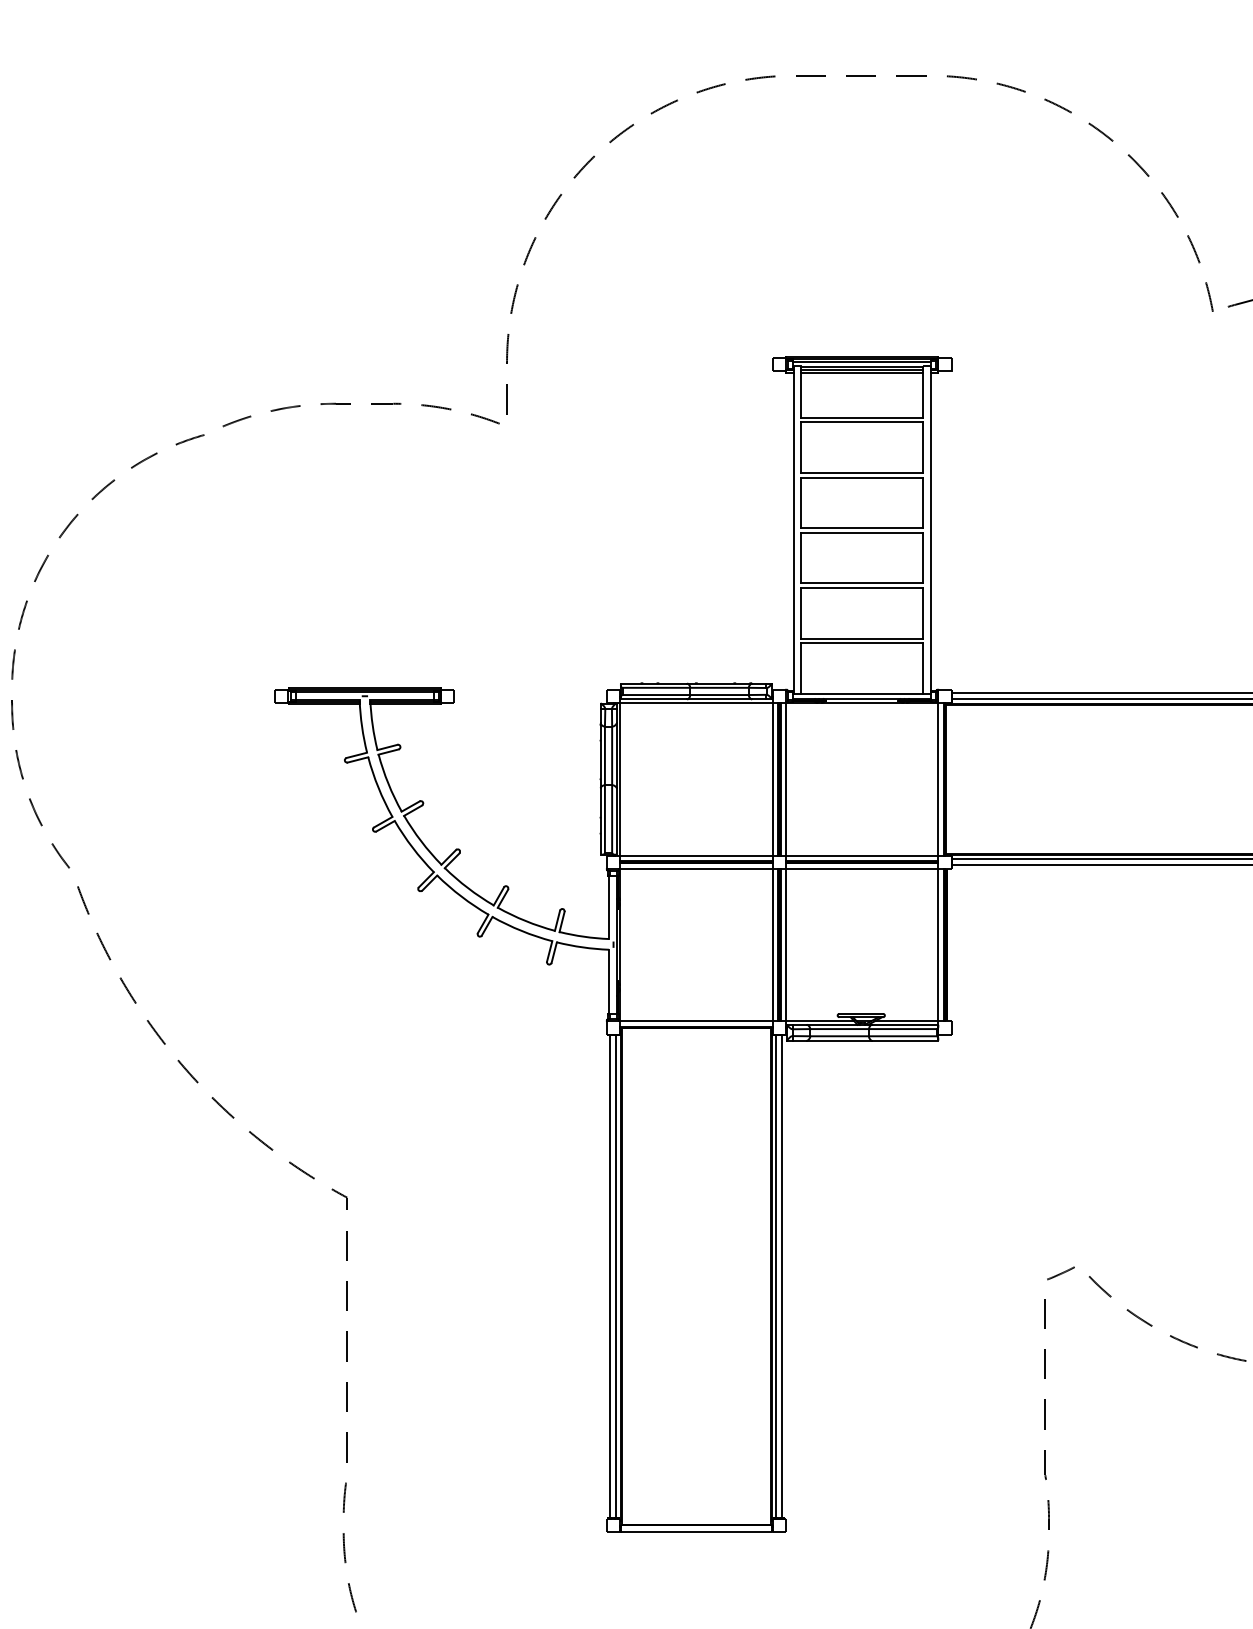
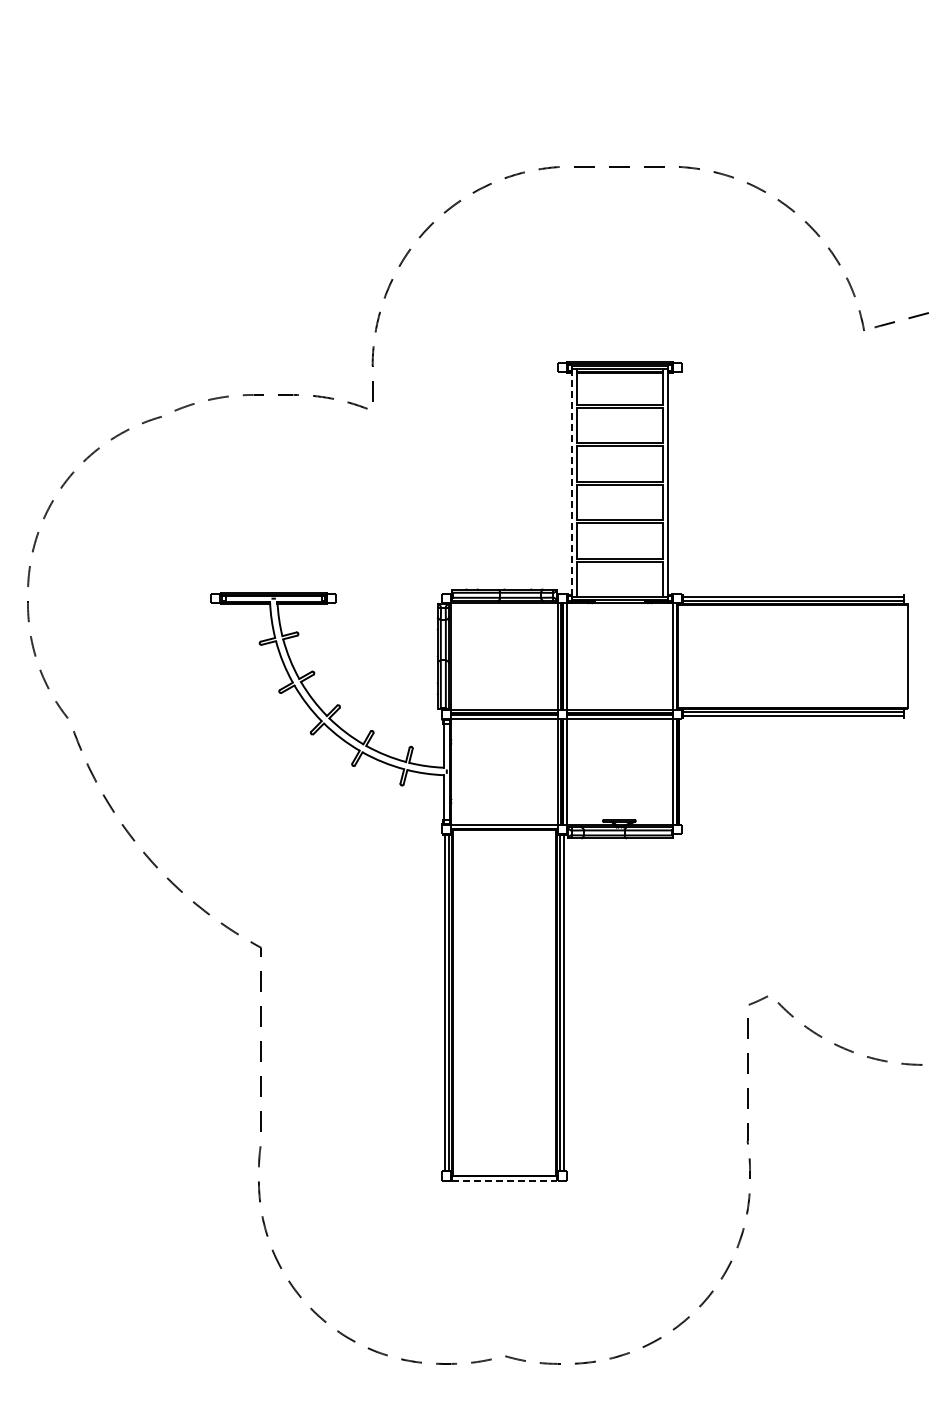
line: (794, 530) -> (572, 483), solid -> dashed
line: (697, 1531) -> (505, 1180), solid -> dashed

